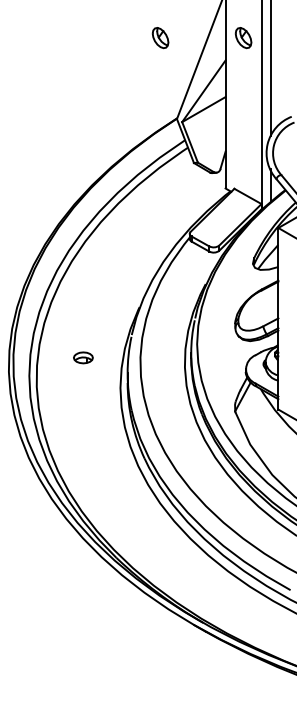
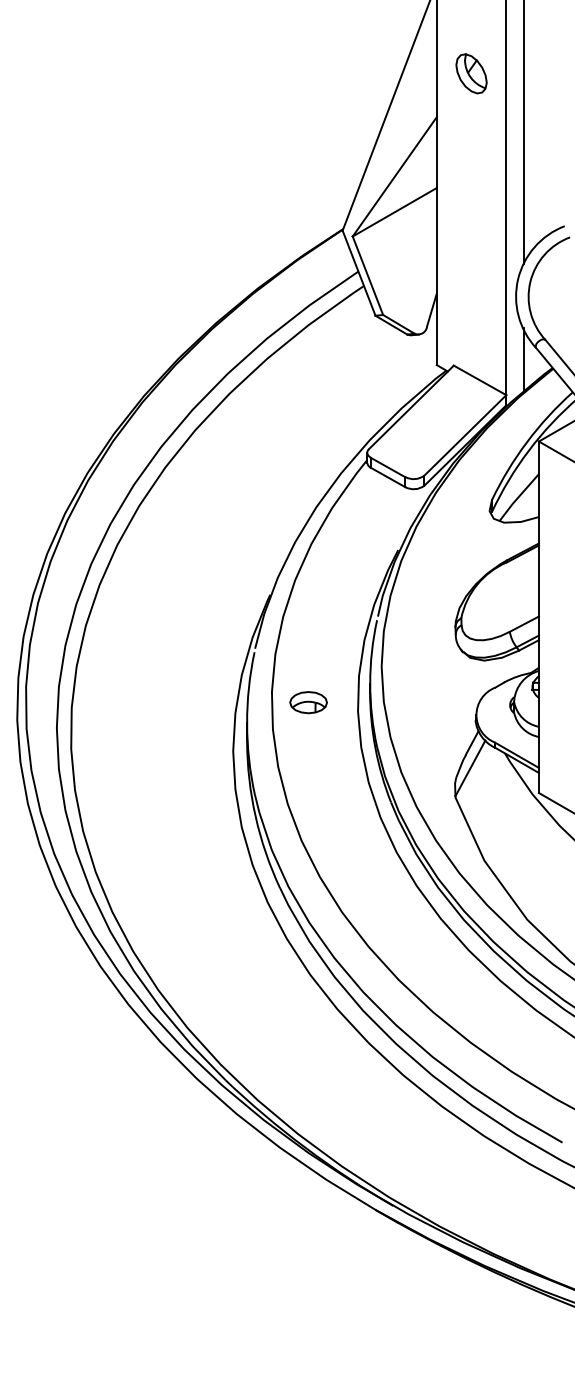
part: (160, 38) -> (310, 74), removed
part: (83, 357) -> (308, 701), moved

